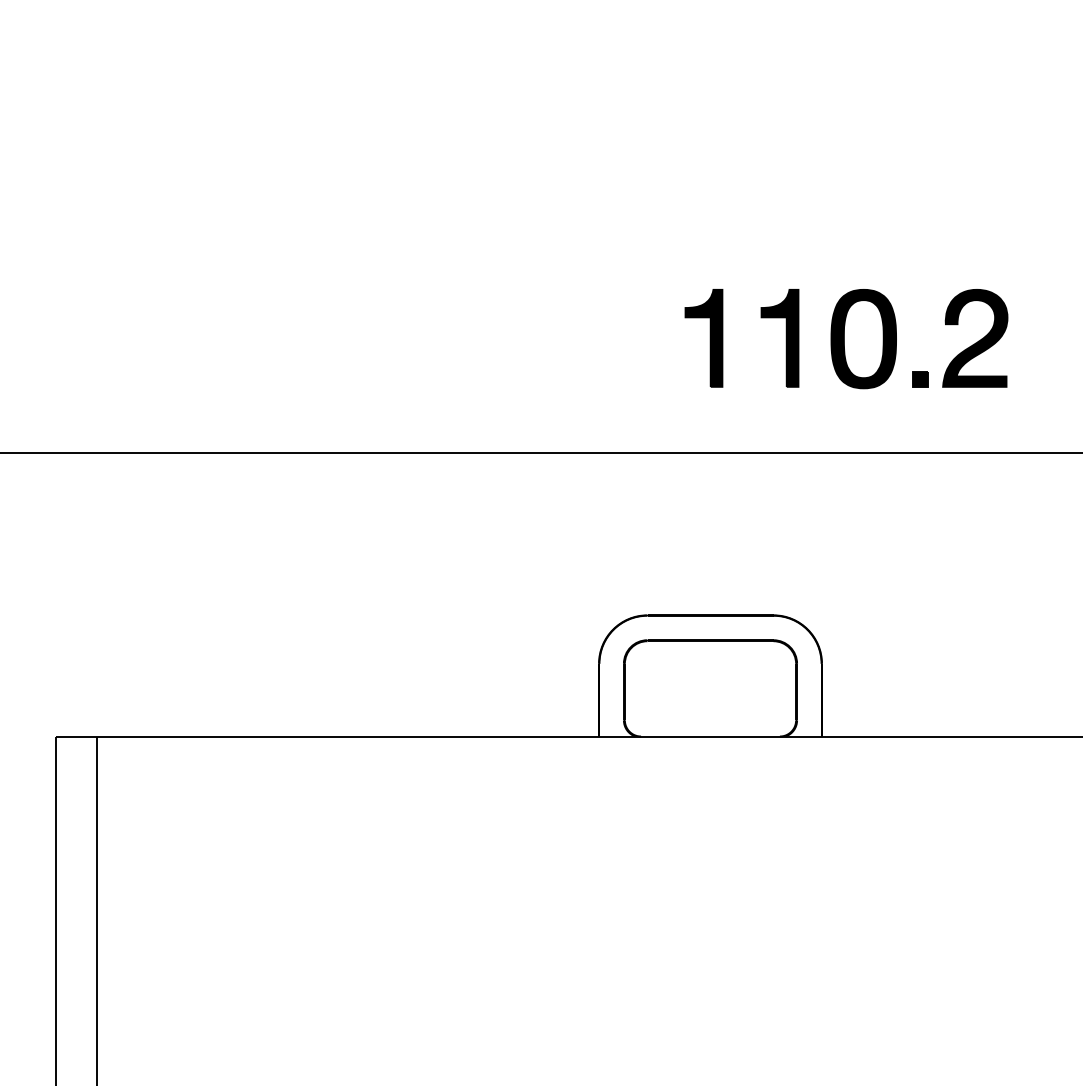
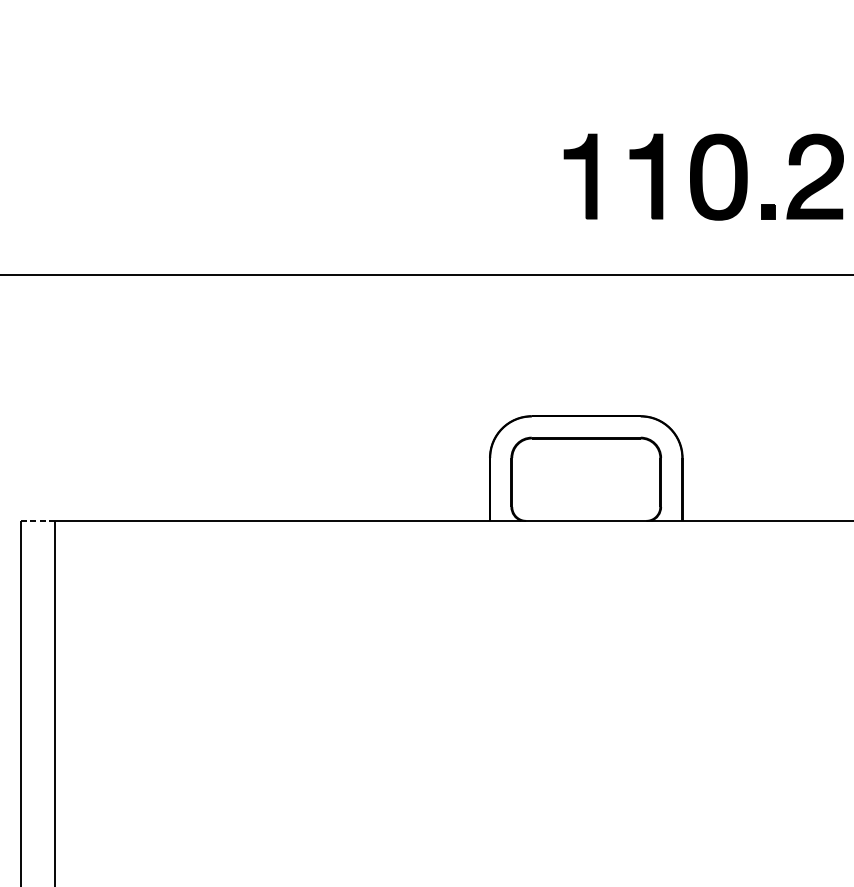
line: (76, 736) -> (38, 520), solid -> dashed

